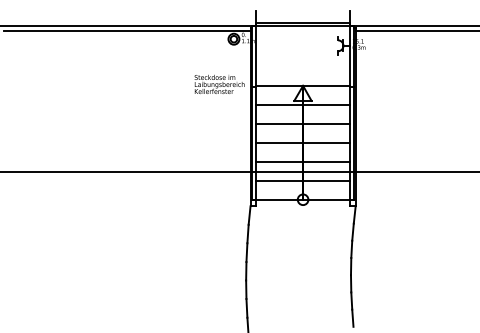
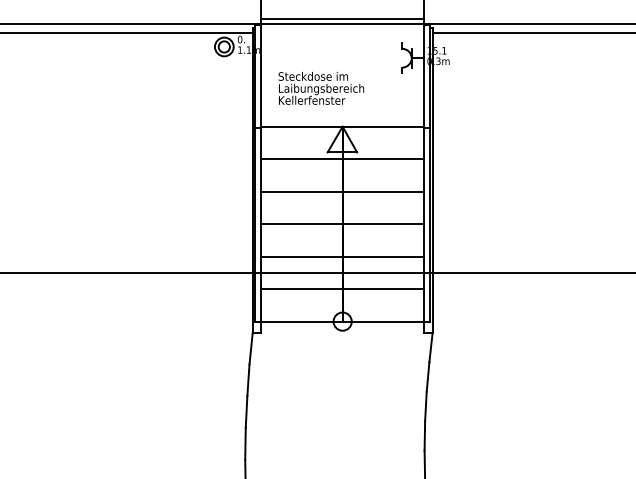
text: (219, 84) -> (321, 88), moved

